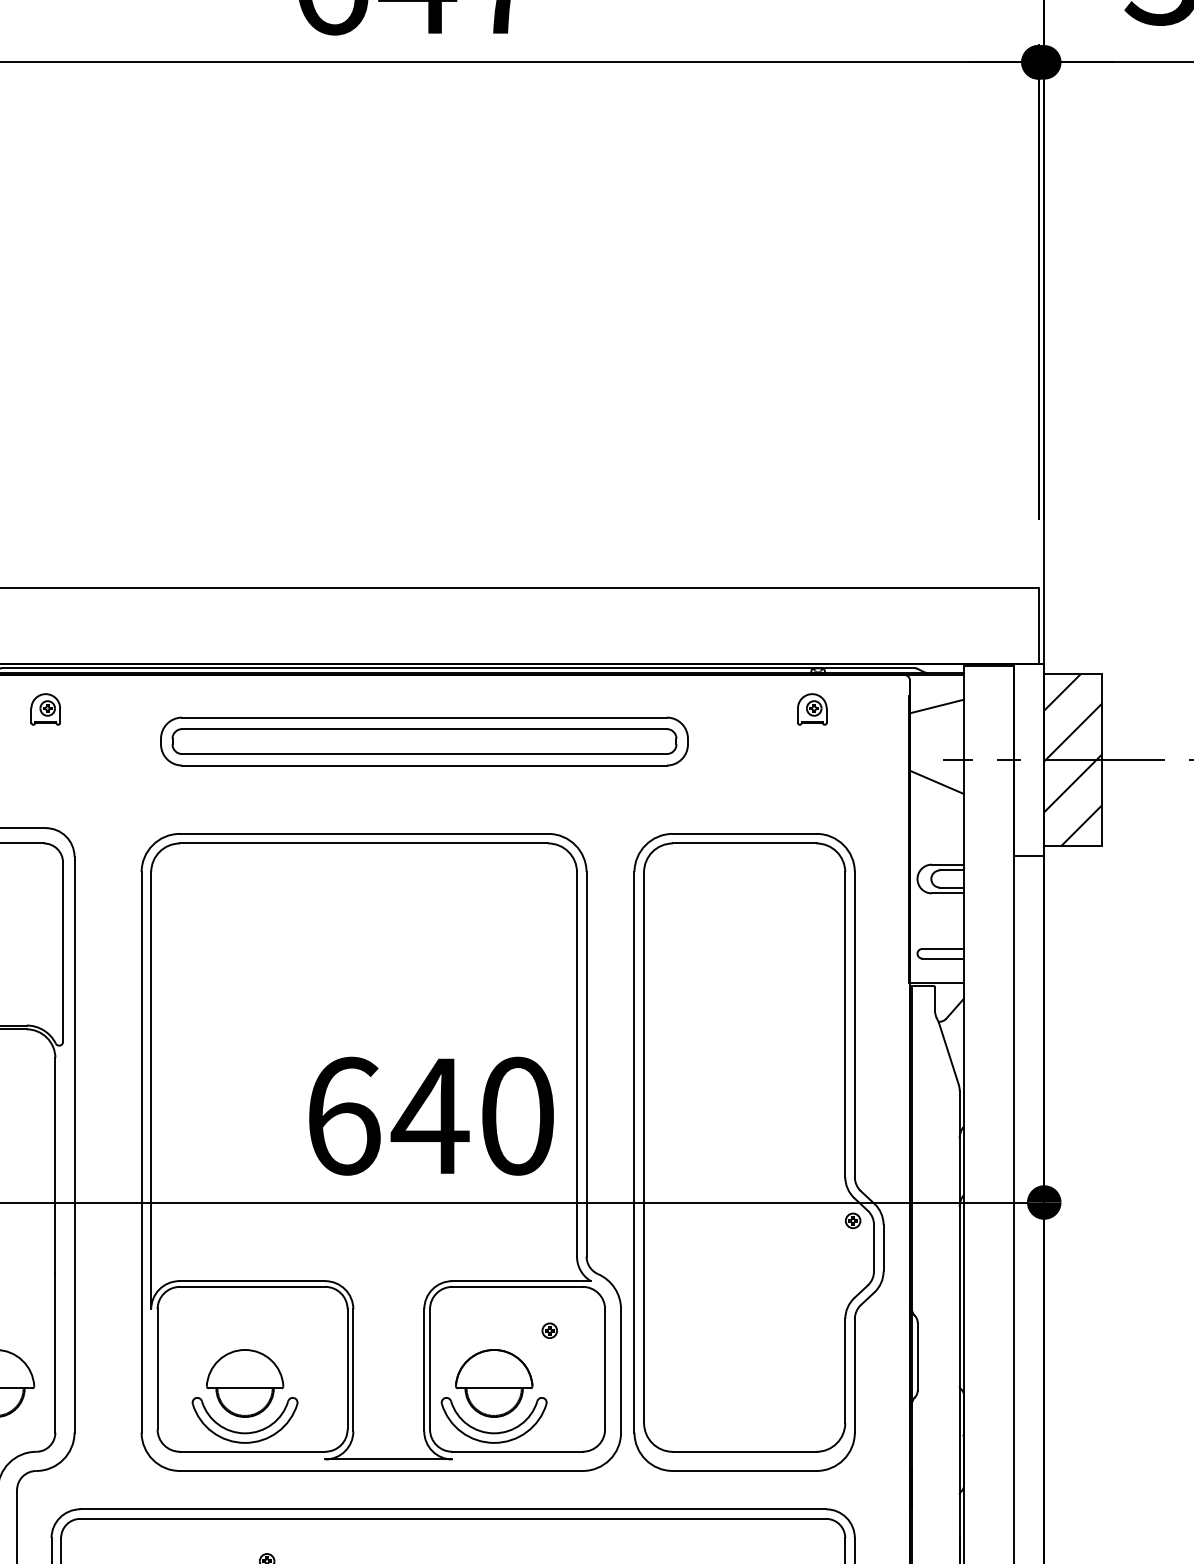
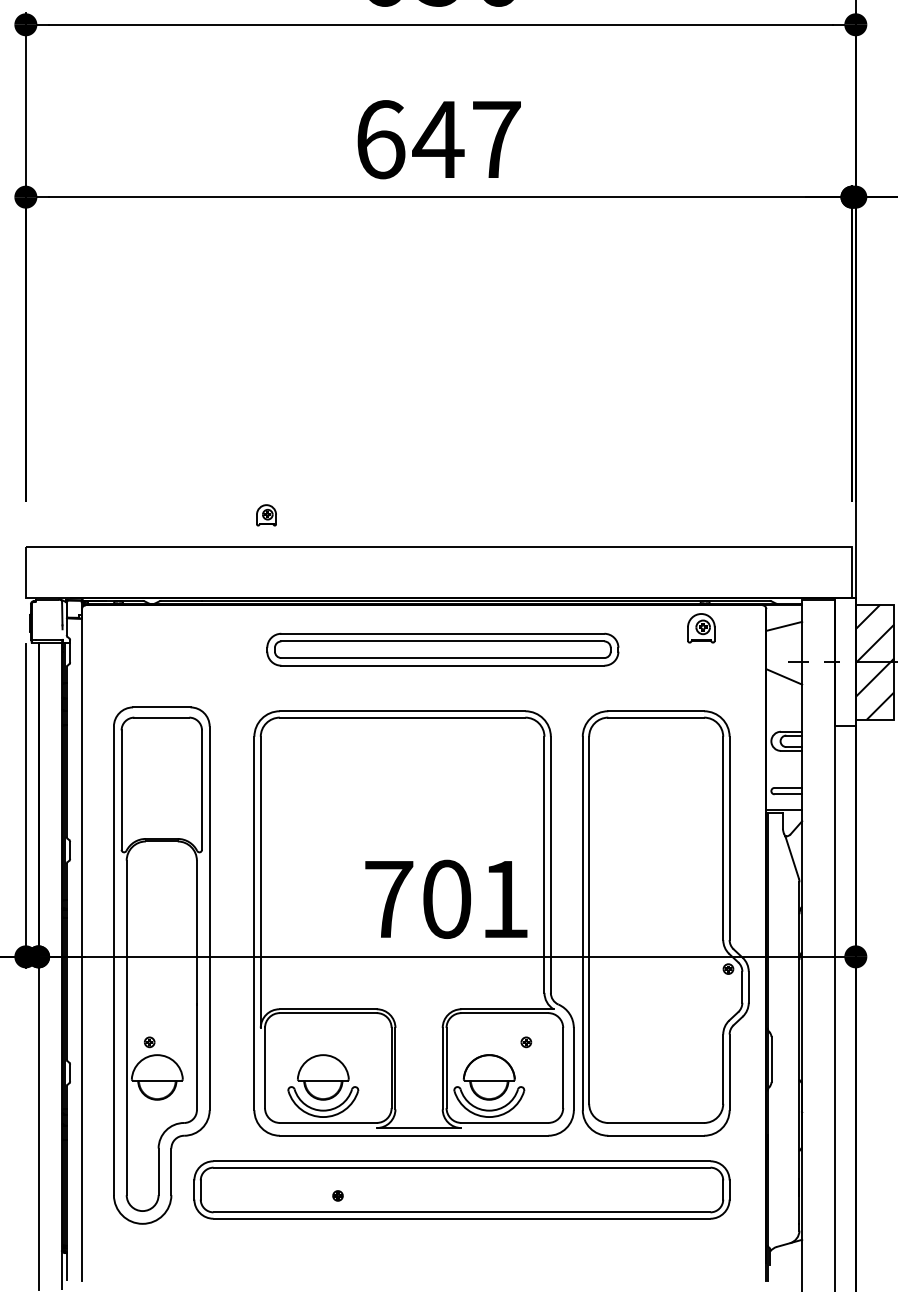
part: (45, 709) -> (266, 515), moved
part: (811, 709) -> (700, 628), size x1.4
text: (431, 1114) -> (447, 898), 640 -> 701

